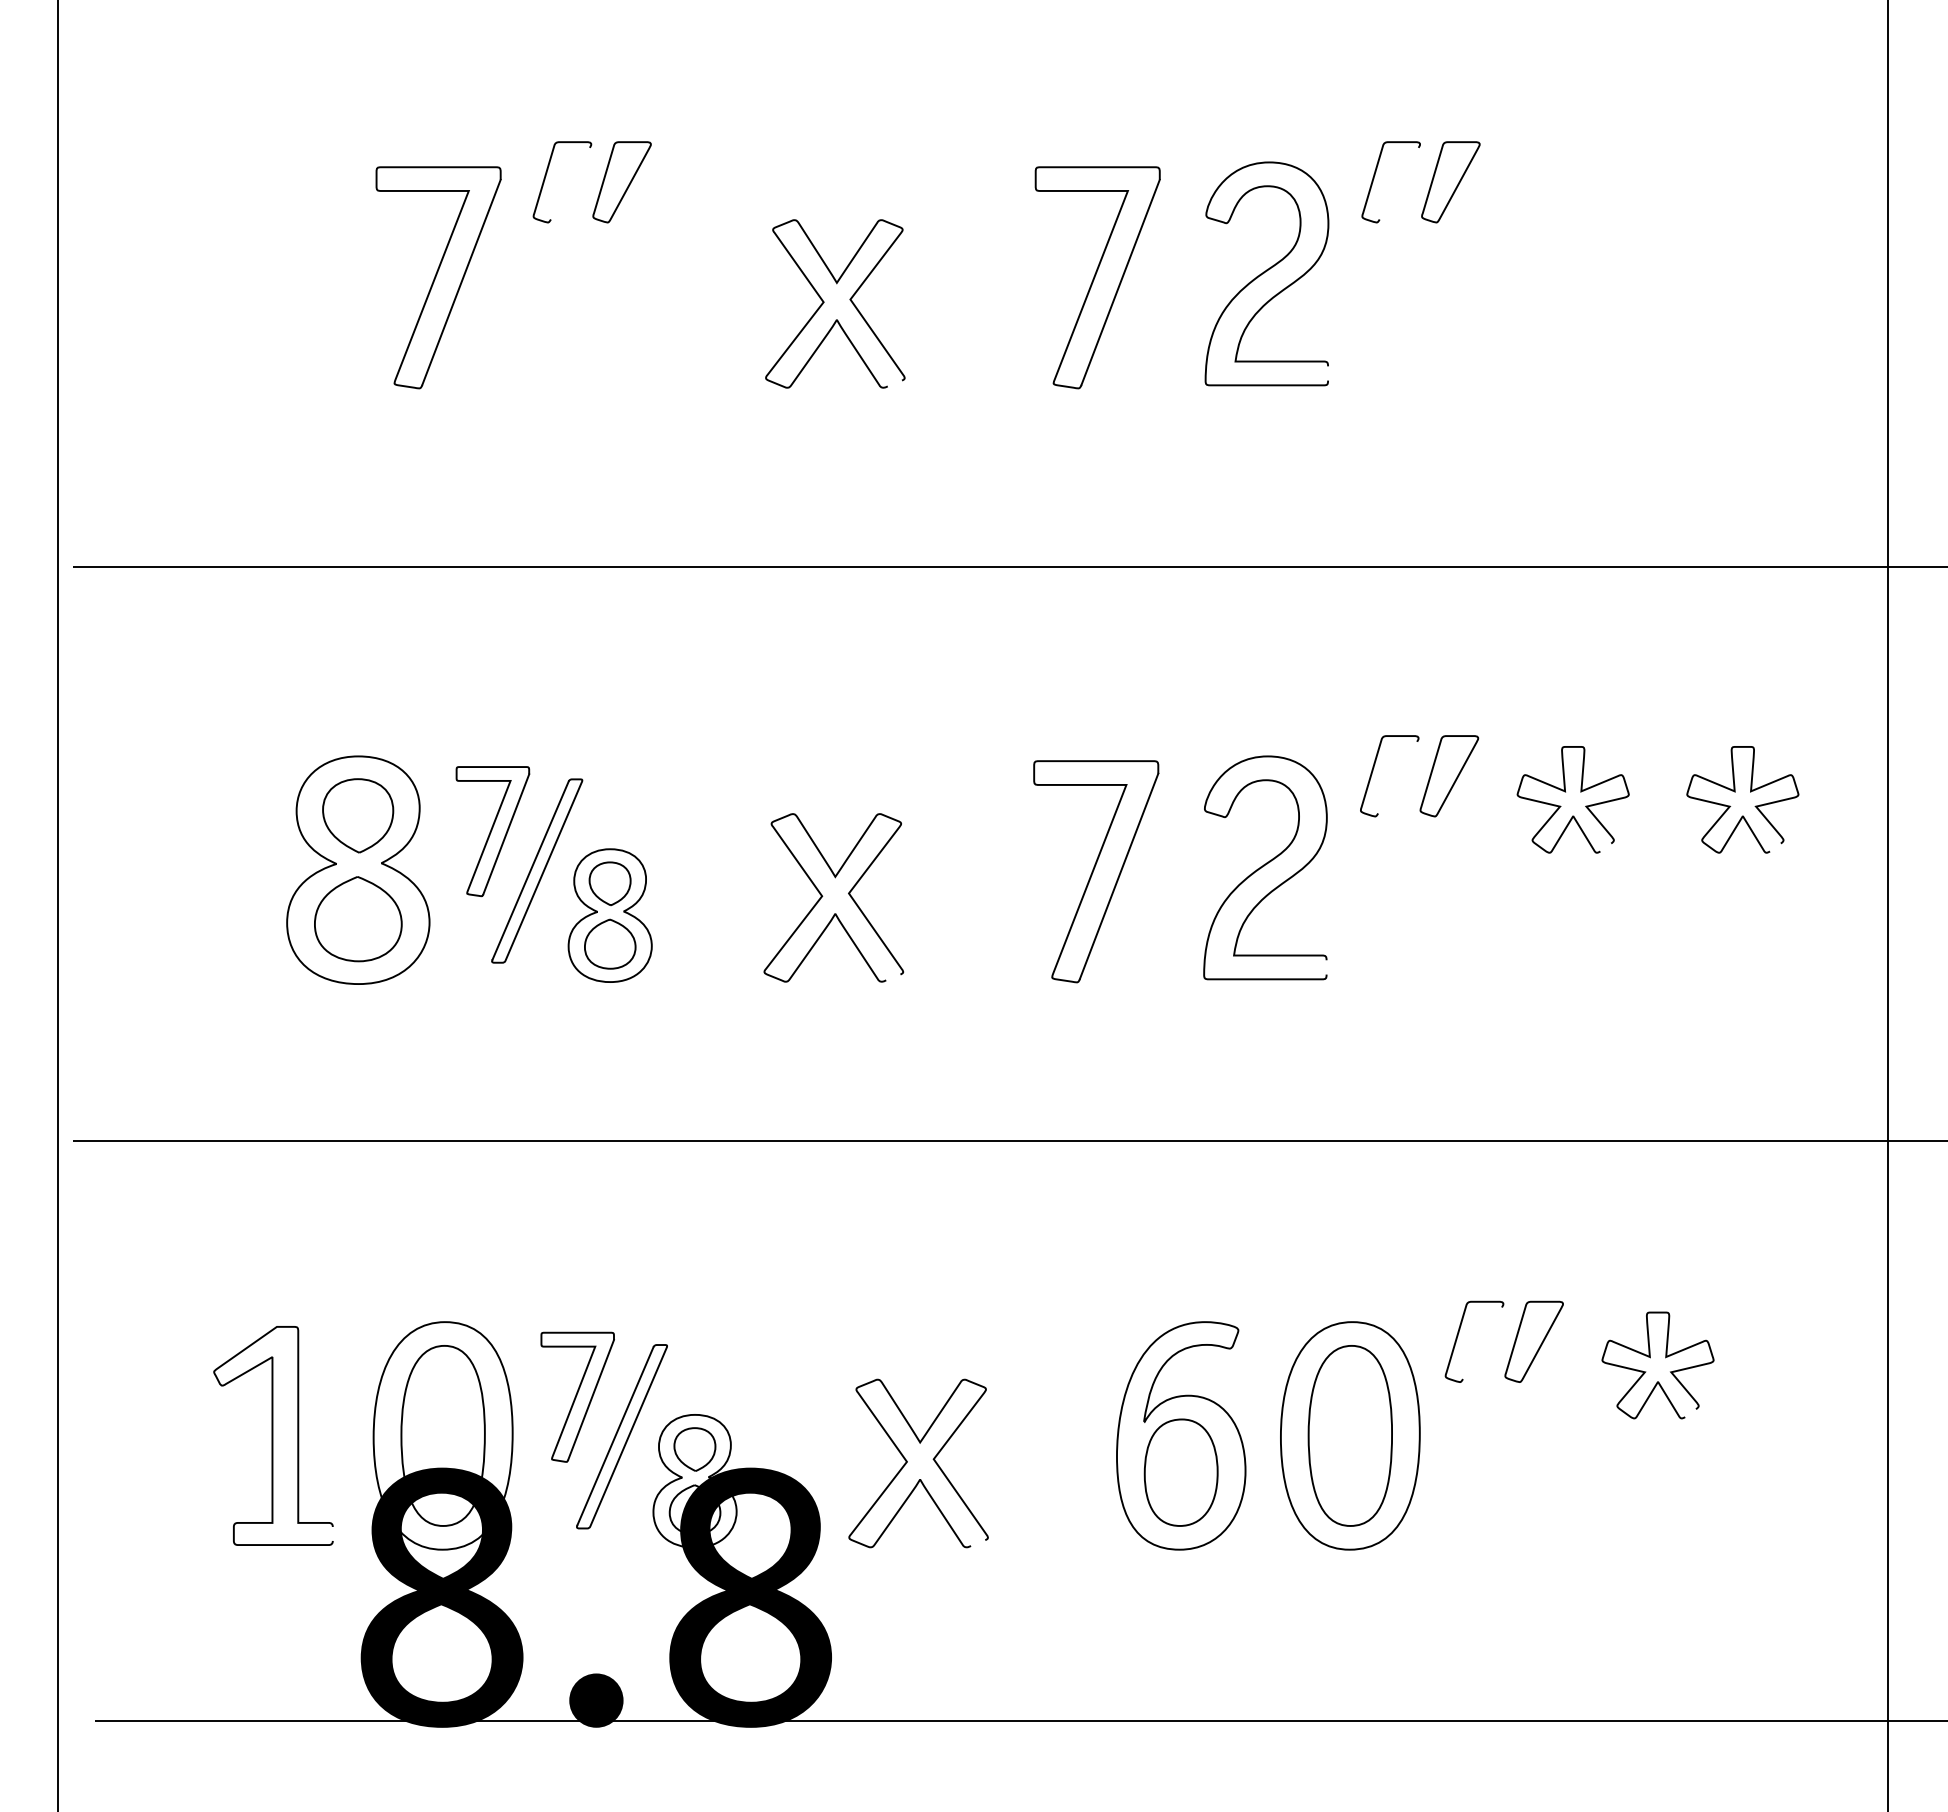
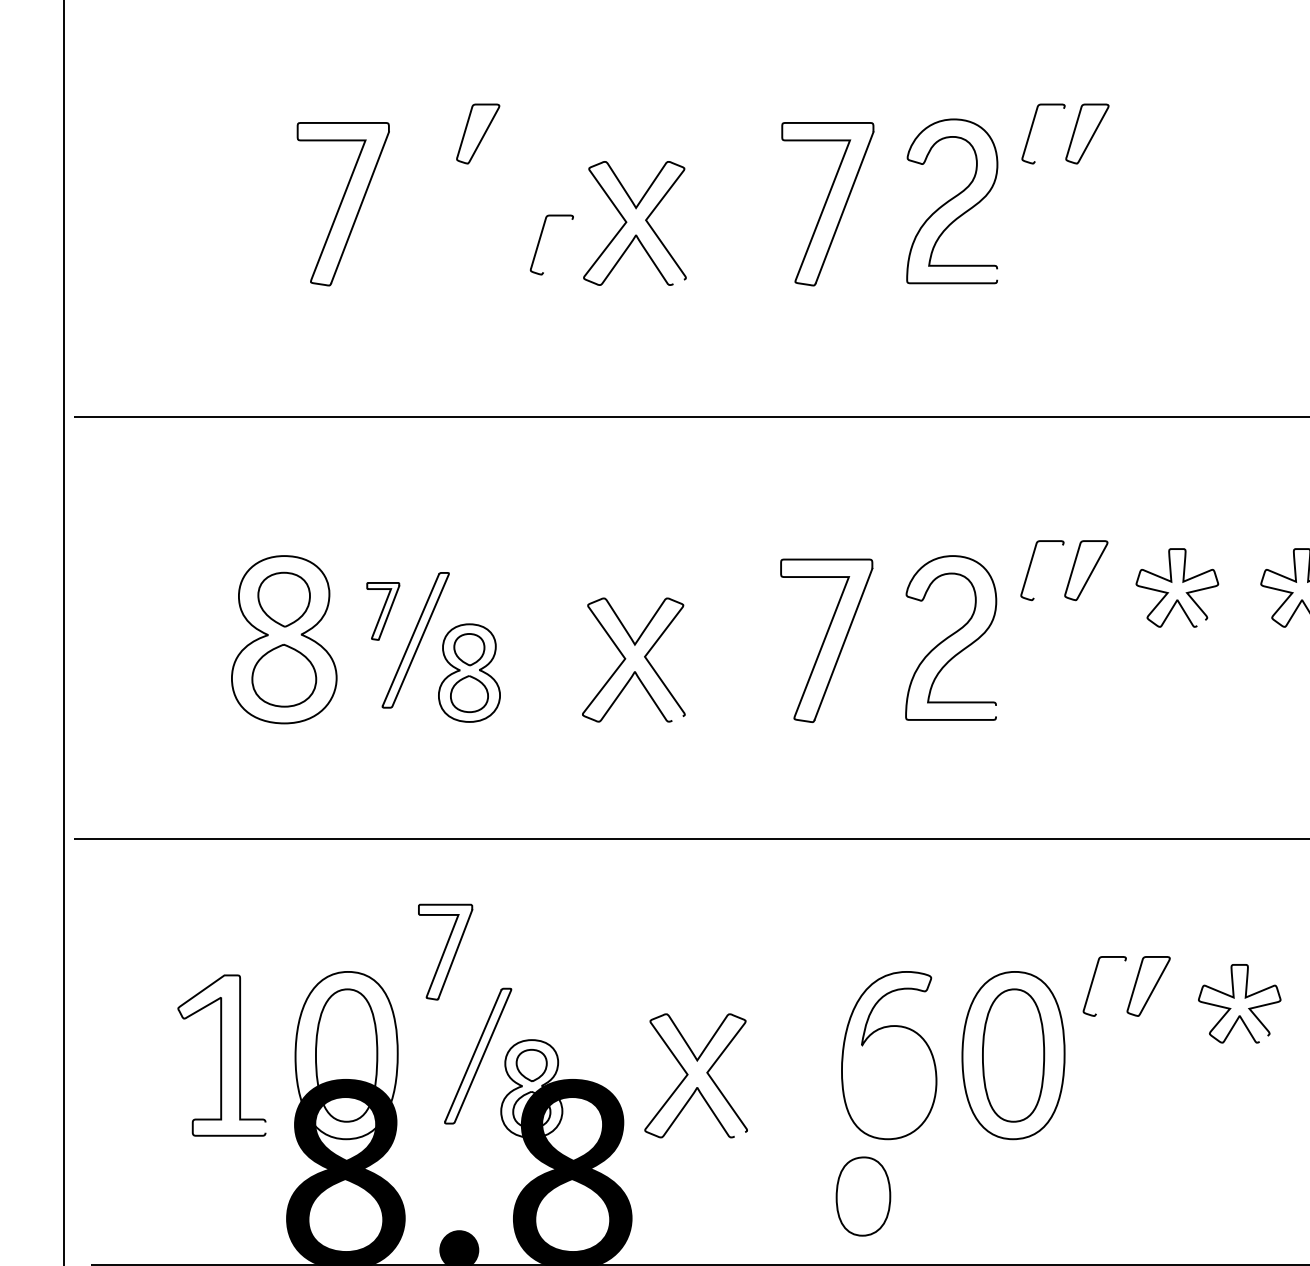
curve: (546, 176) -> (540, 240), moved
part: (492, 831) -> (382, 611), size x0.6
part: (577, 1396) -> (445, 951), moved
part: (1180, 1472) -> (862, 1196), moved

